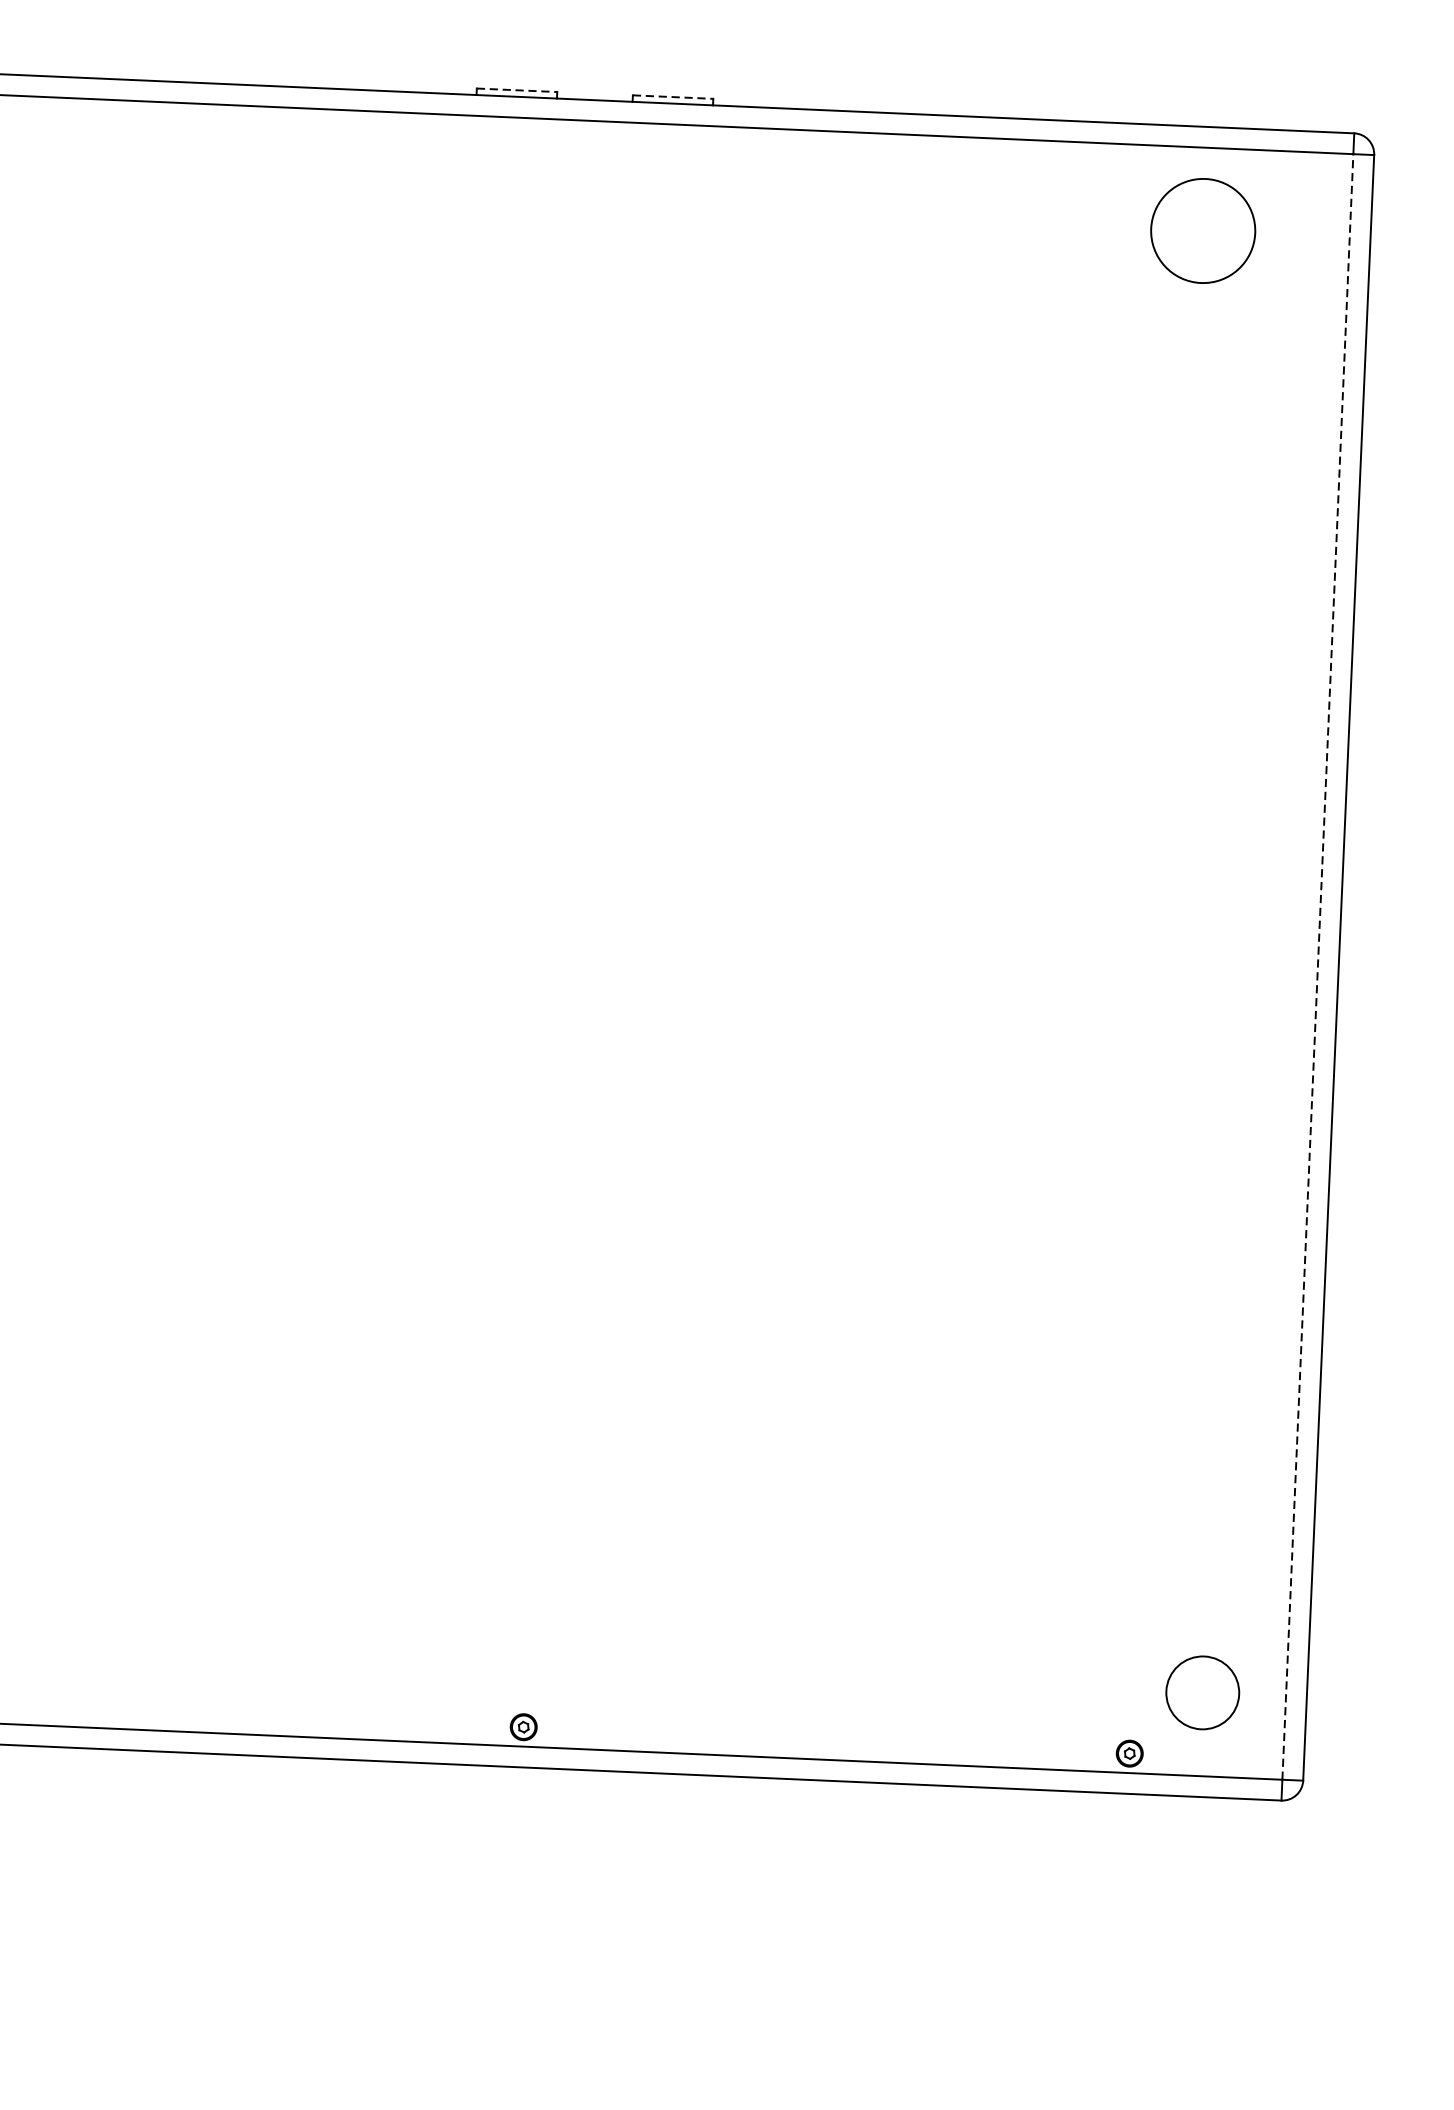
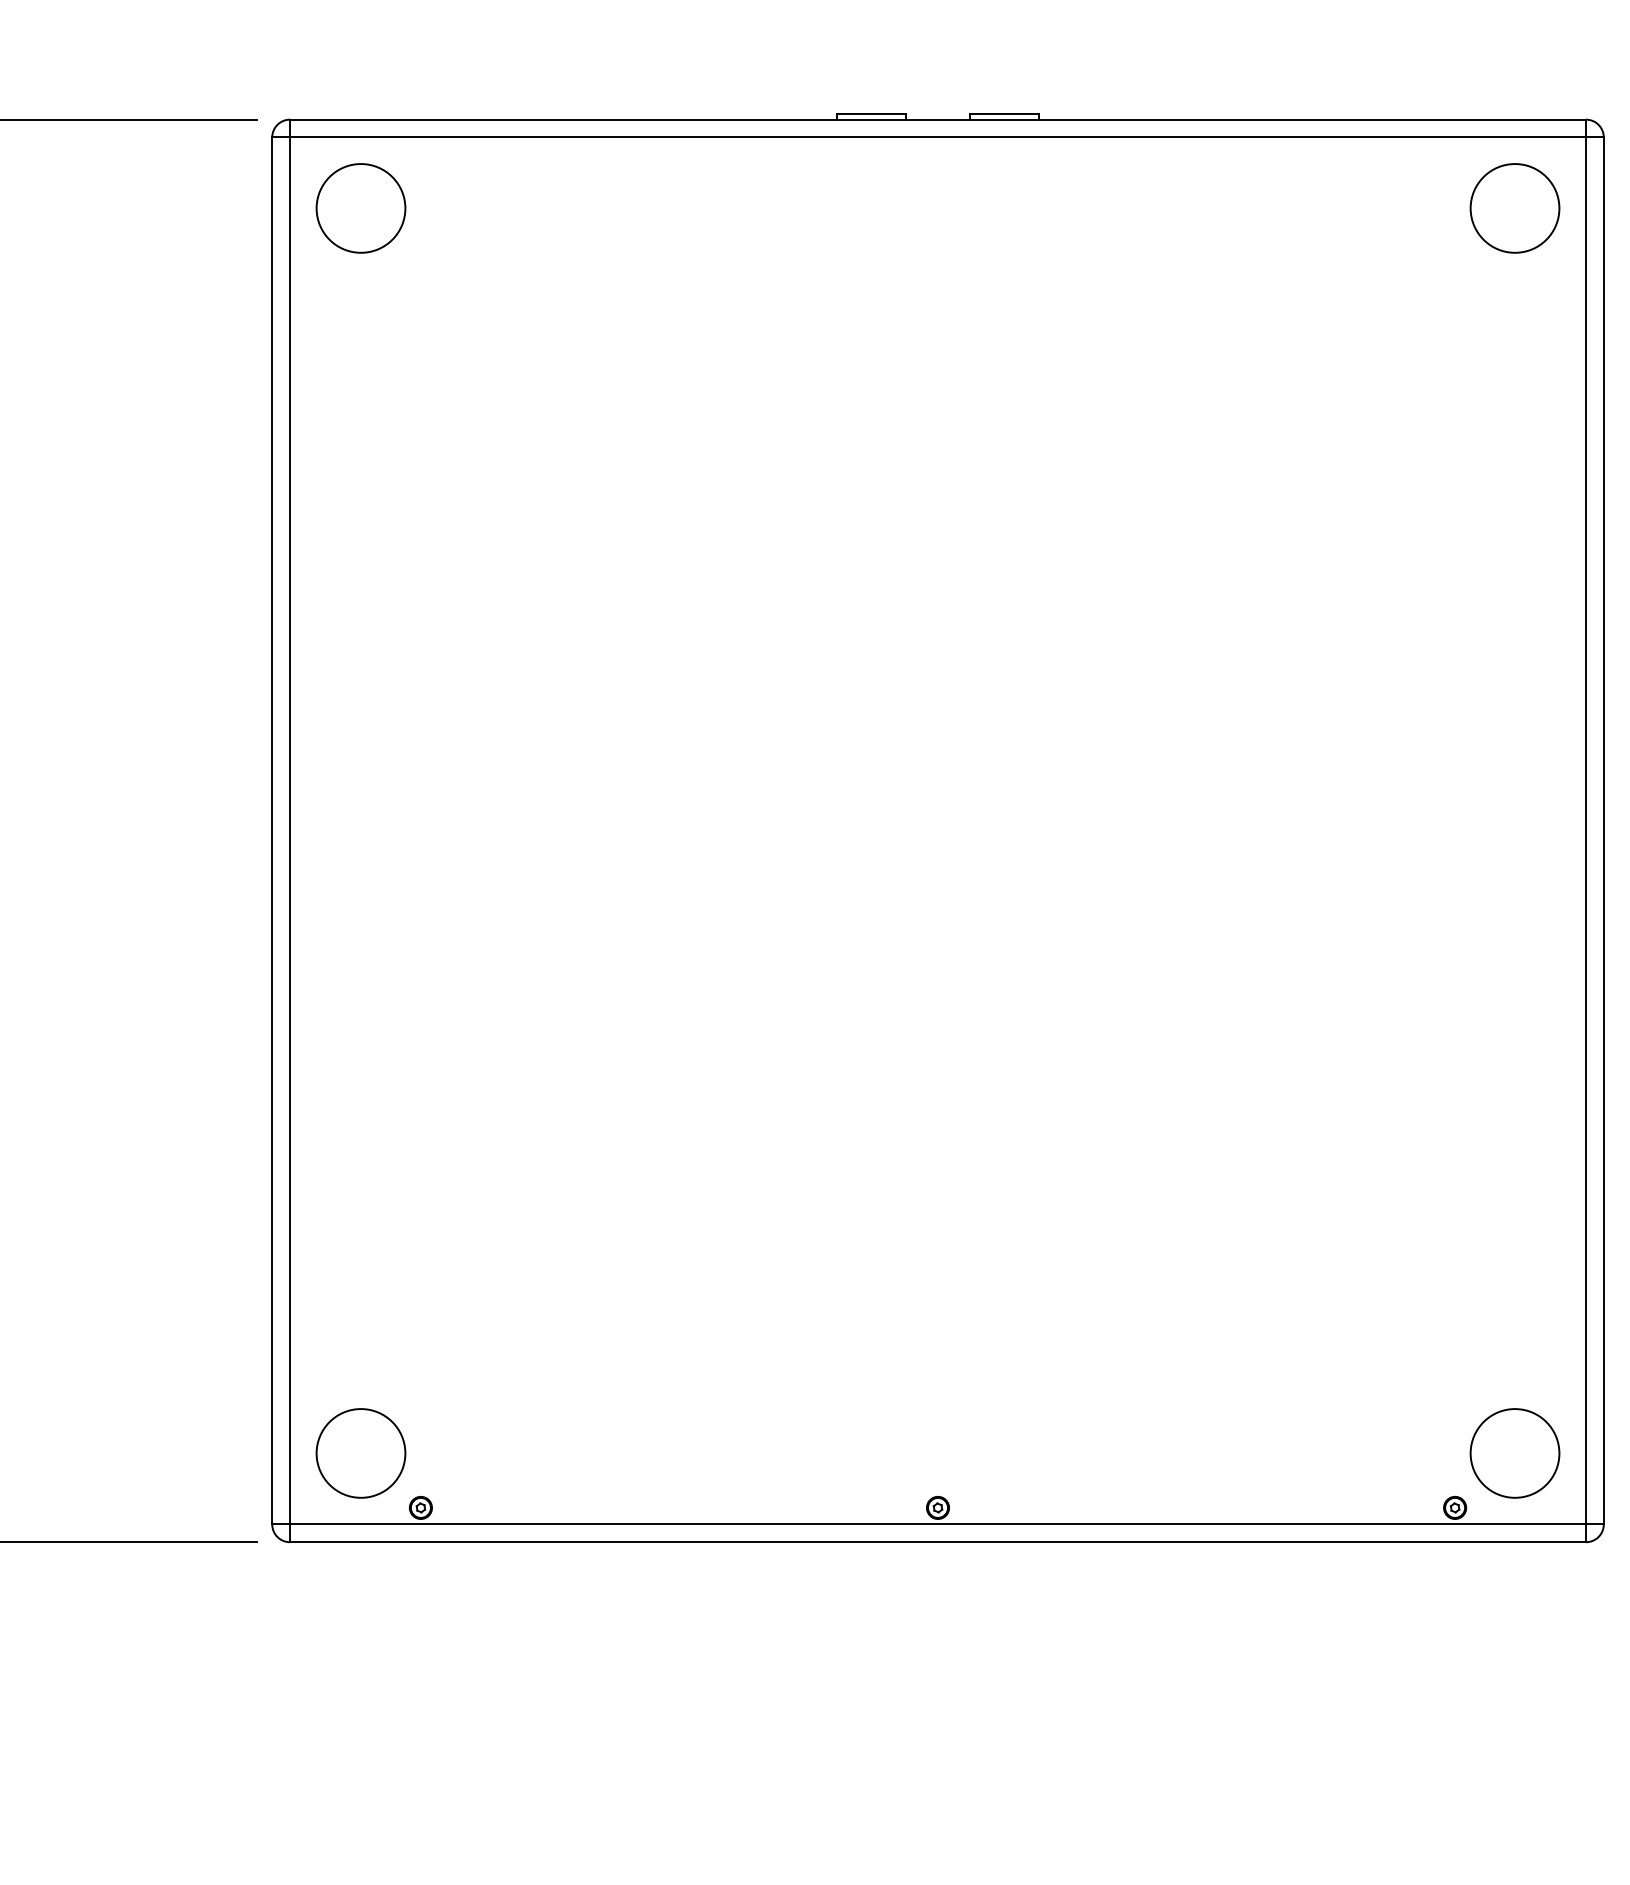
line: (517, 90) -> (871, 114), dashed -> solid
line: (674, 97) -> (1005, 114), dashed -> solid
circle: (1202, 231) -> (1514, 208), moved
line: (1318, 966) -> (1586, 830), dashed -> solid
circle: (1202, 1692) -> (1514, 1453), size x1.43

